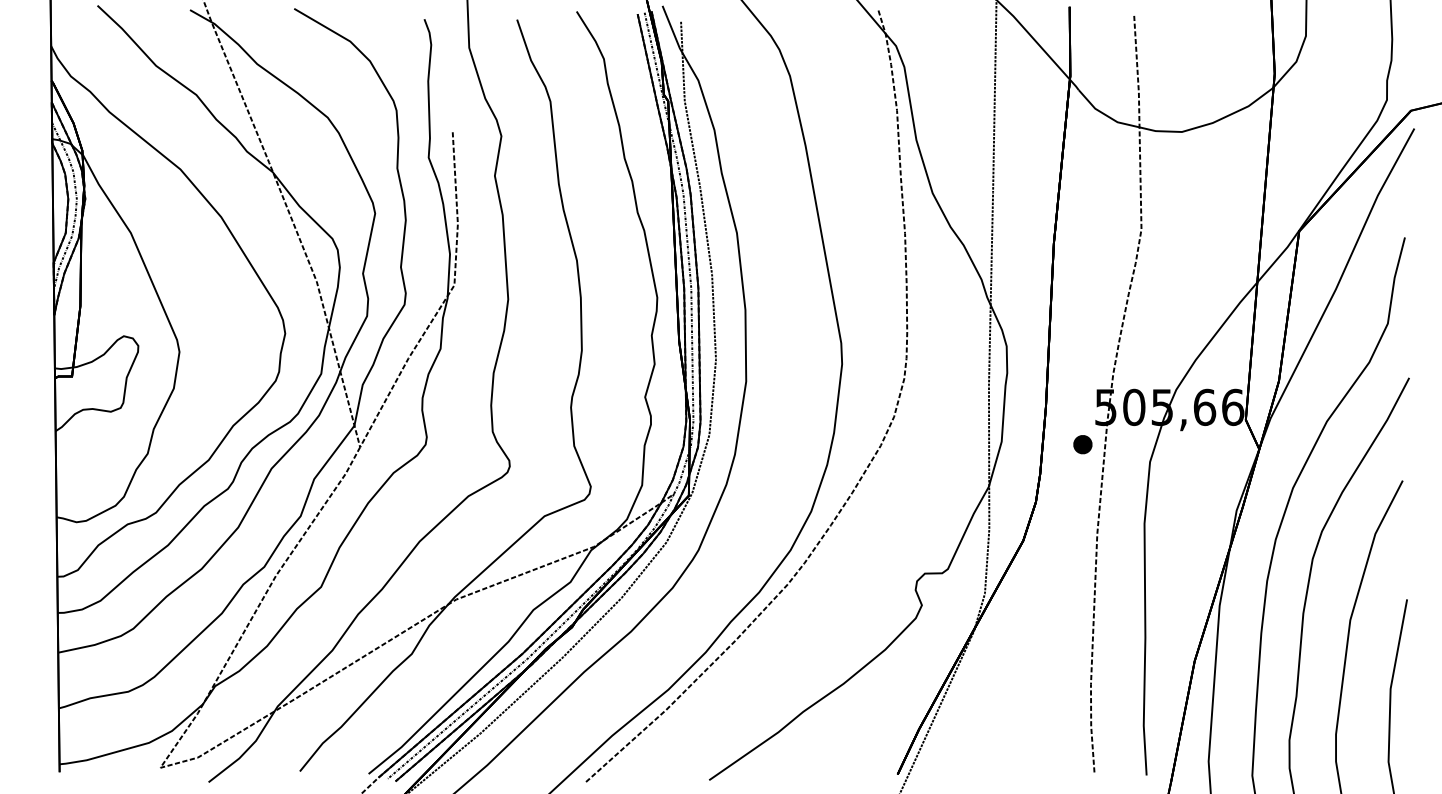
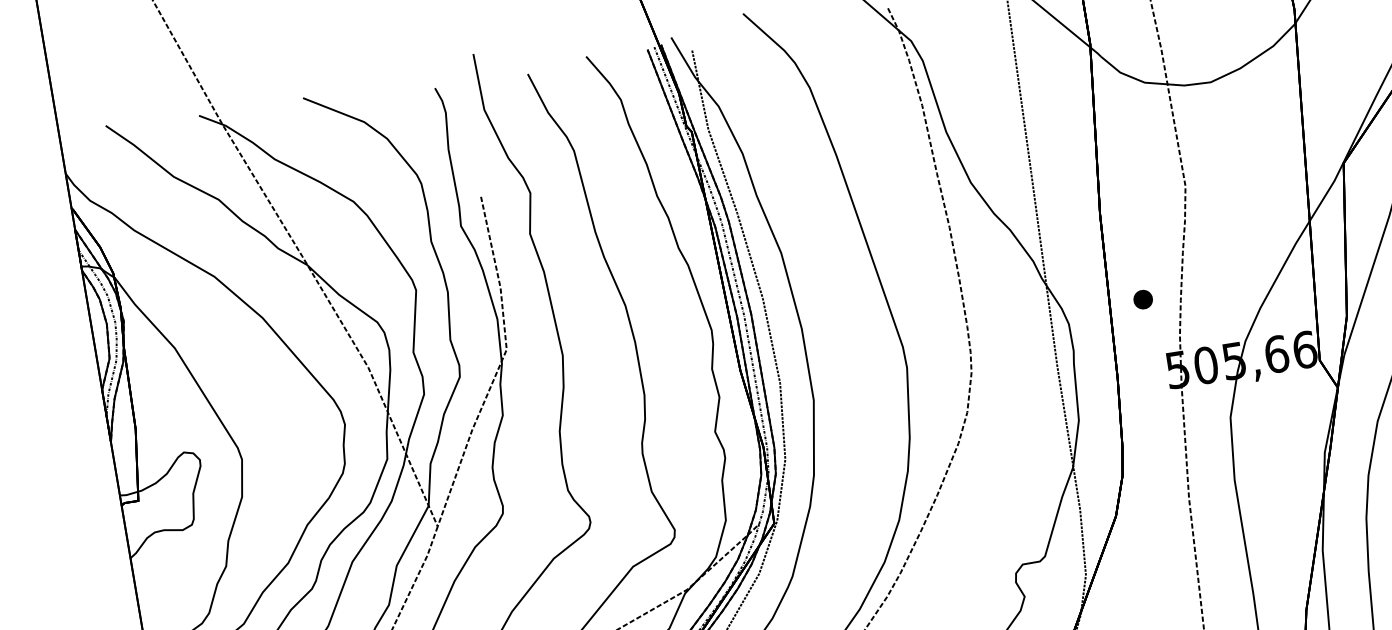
part: (1082, 444) -> (1142, 299), moved

